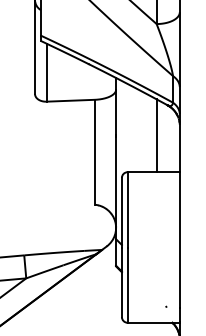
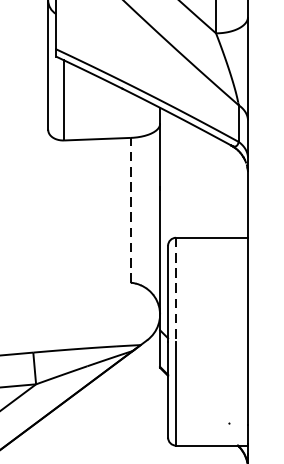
line: (156, 135) -> (215, 187), removed
line: (94, 151) -> (130, 209), solid -> dashed
line: (127, 209) -> (175, 289), solid -> dashed

